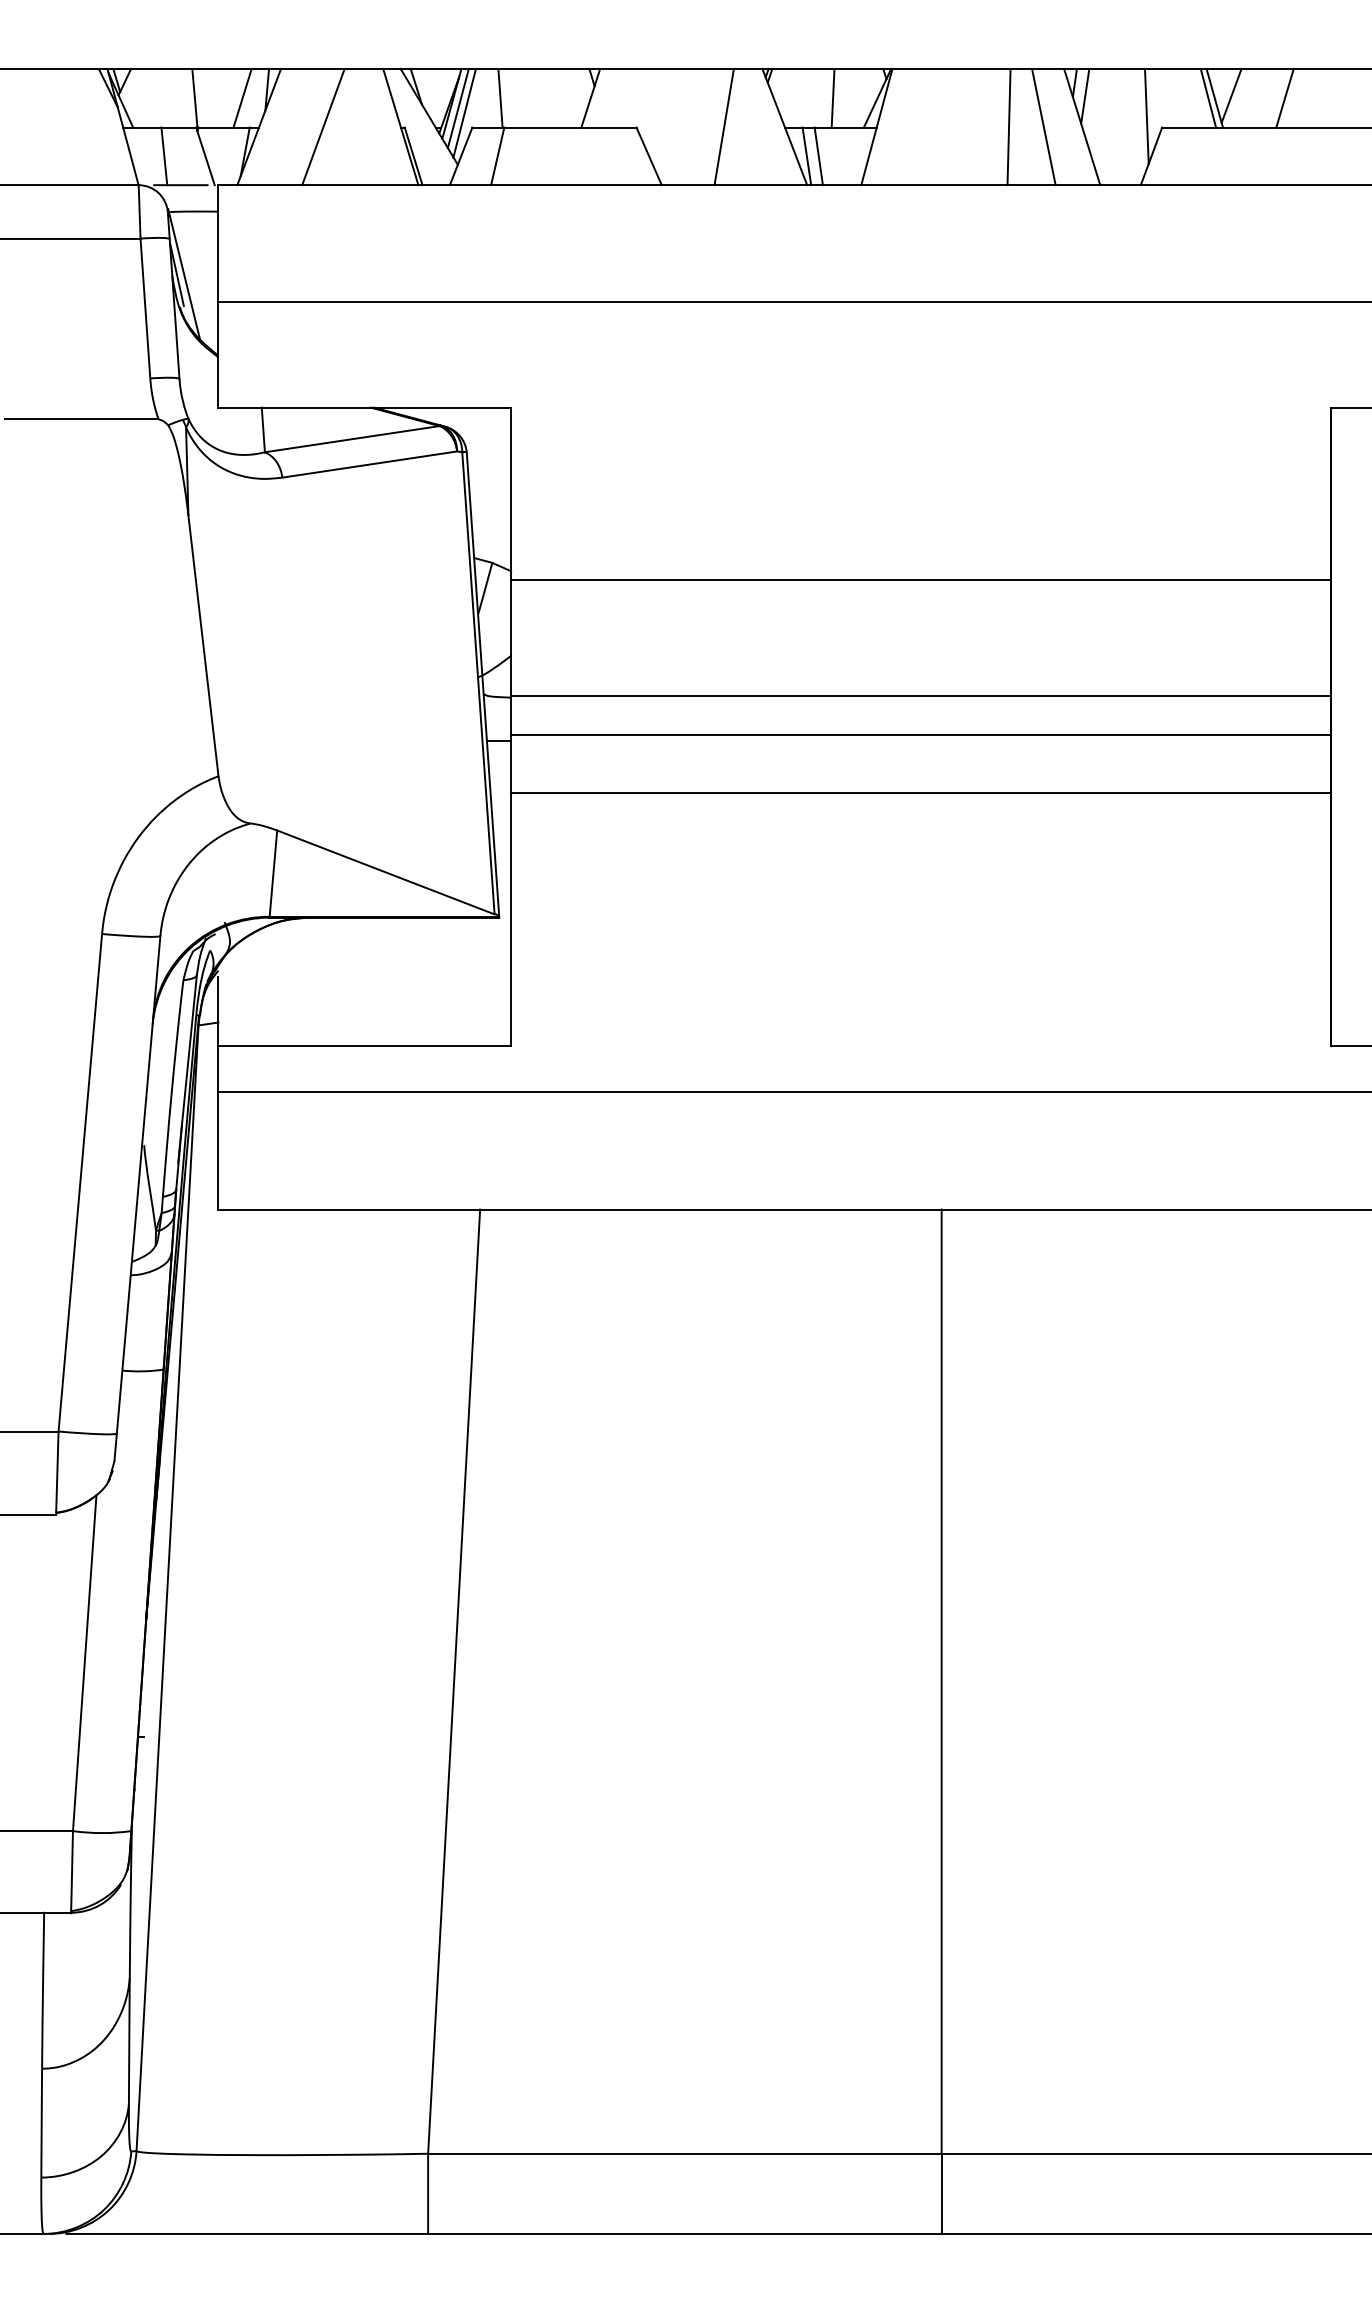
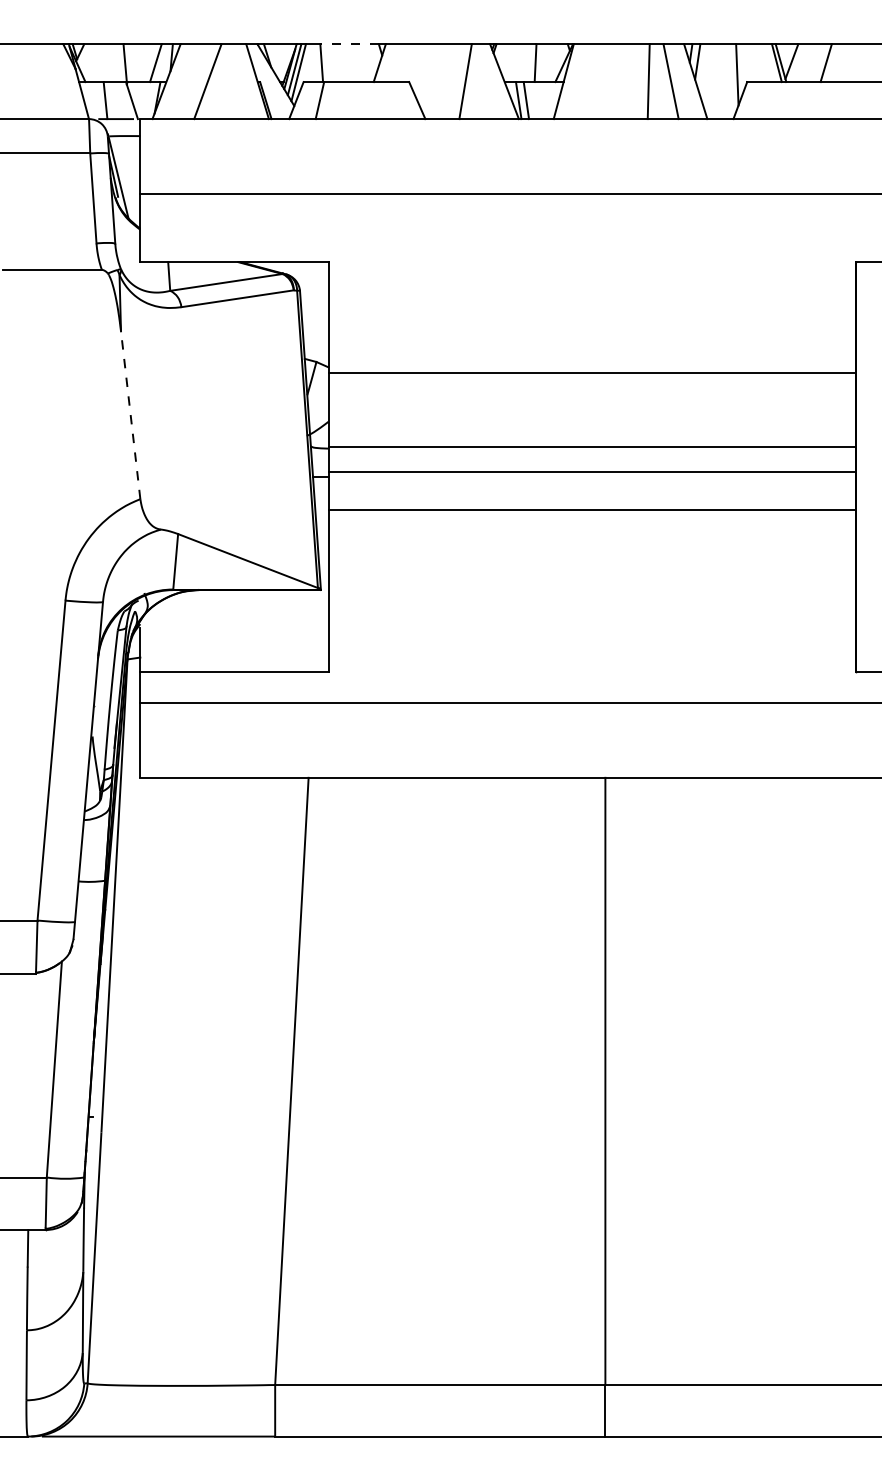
line: (543, 69) -> (349, 44), solid -> dashed
line: (203, 644) -> (130, 414), solid -> dashed

